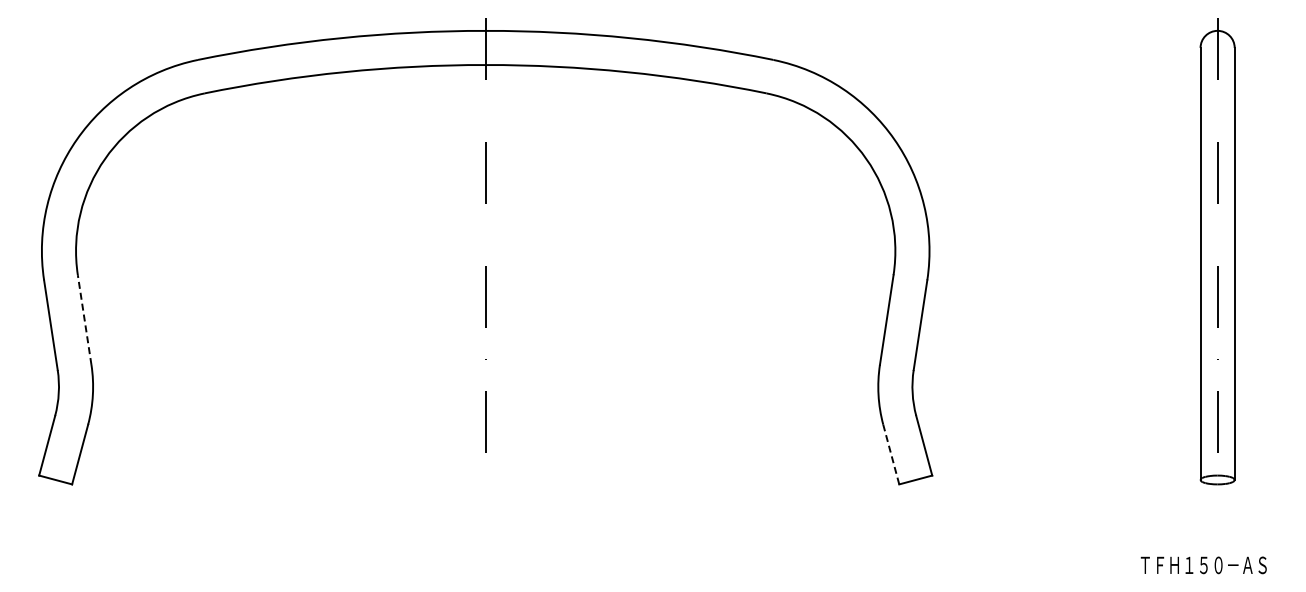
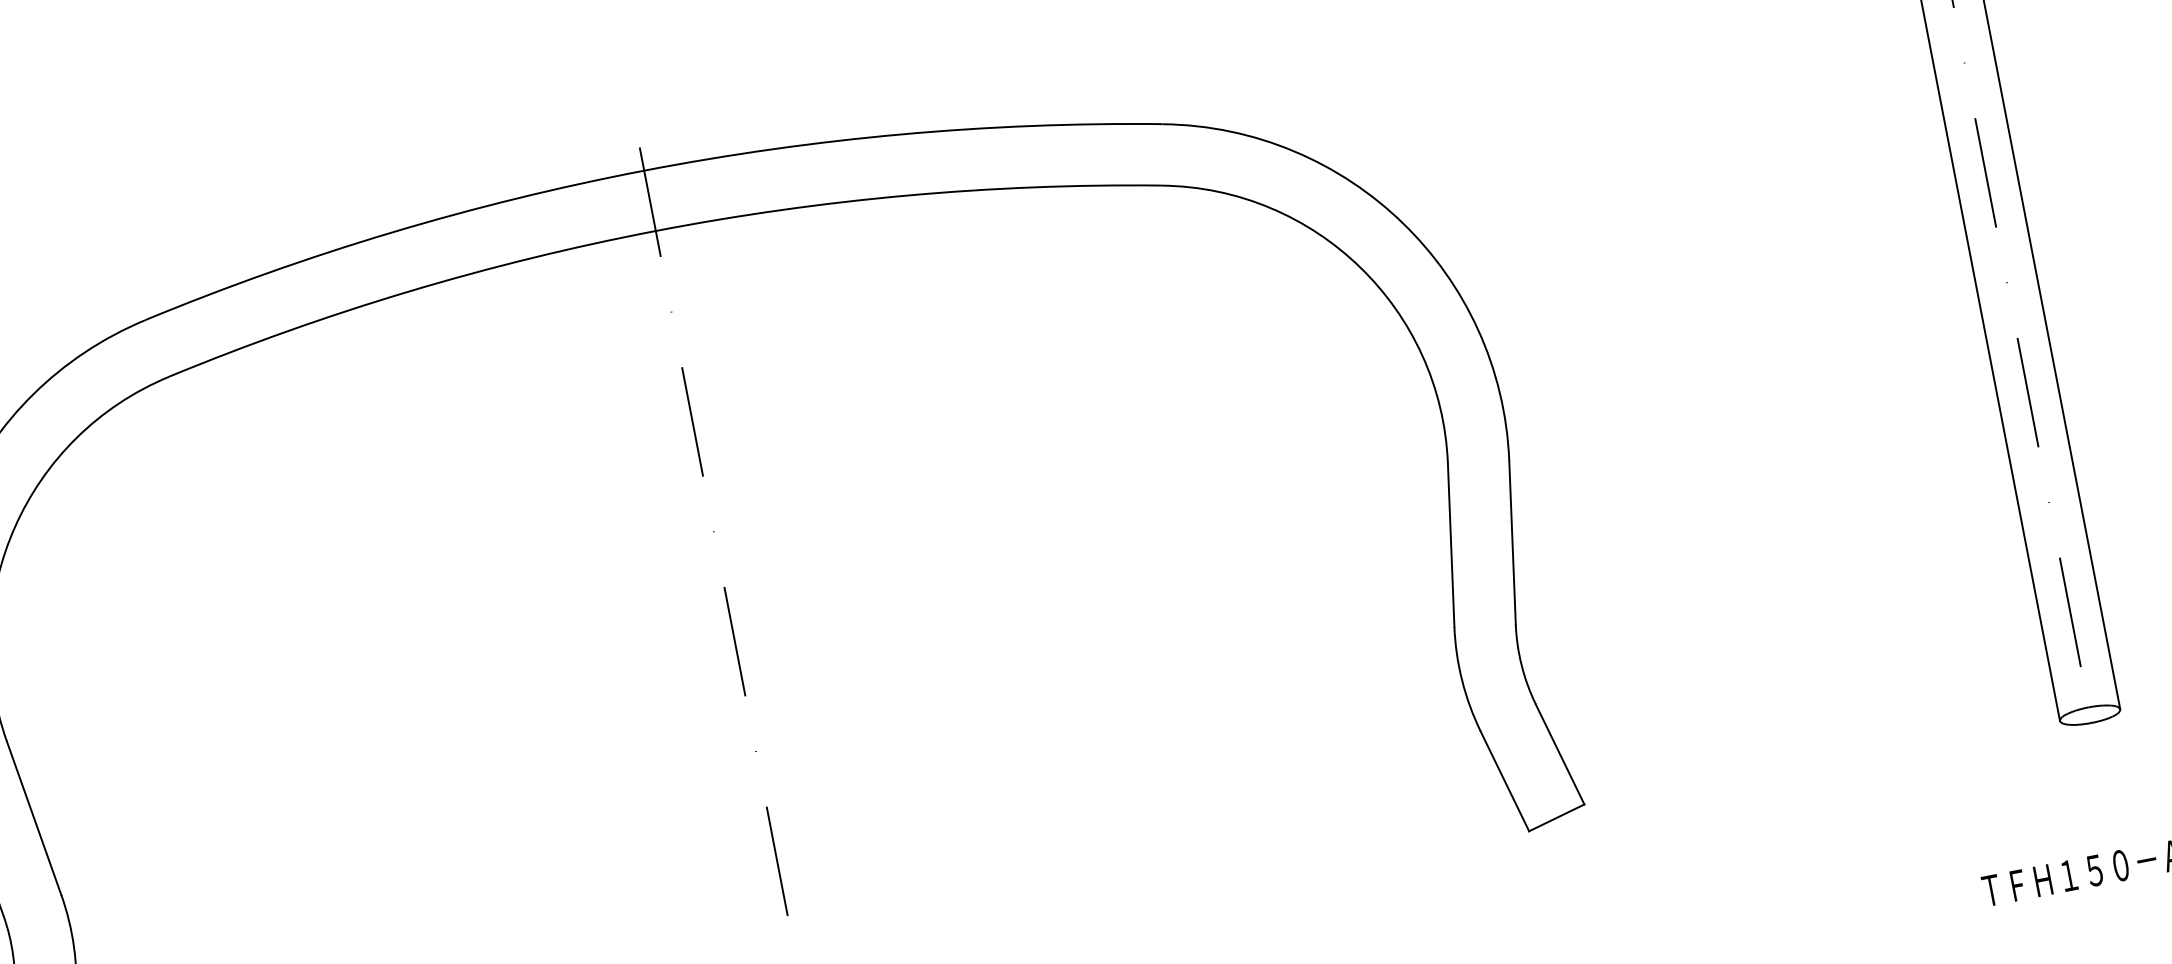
line: (84, 319) -> (33, 817), dashed -> solid
line: (891, 454) -> (1505, 781), dashed -> solid

